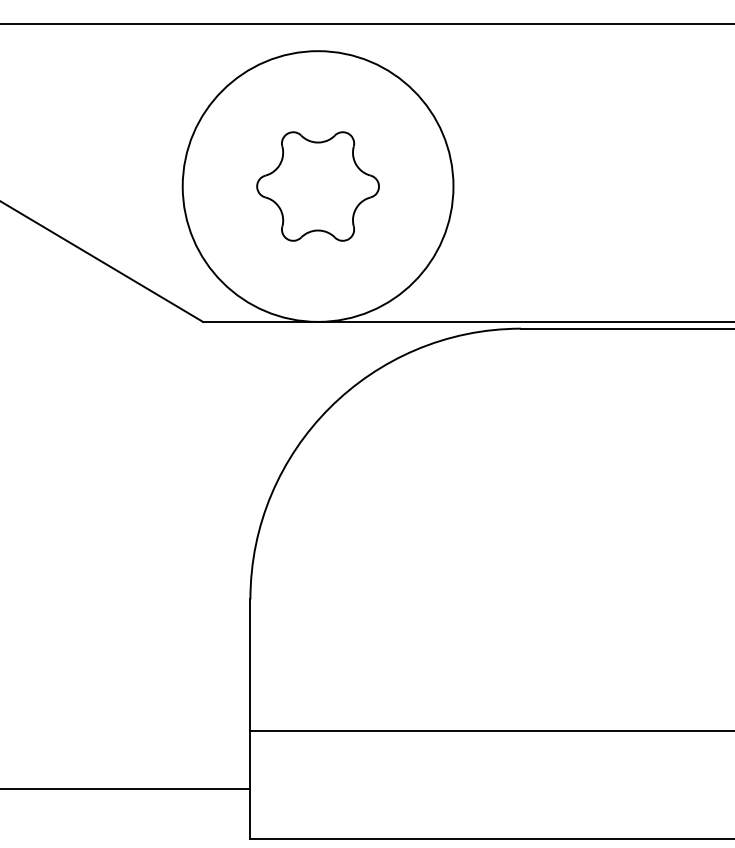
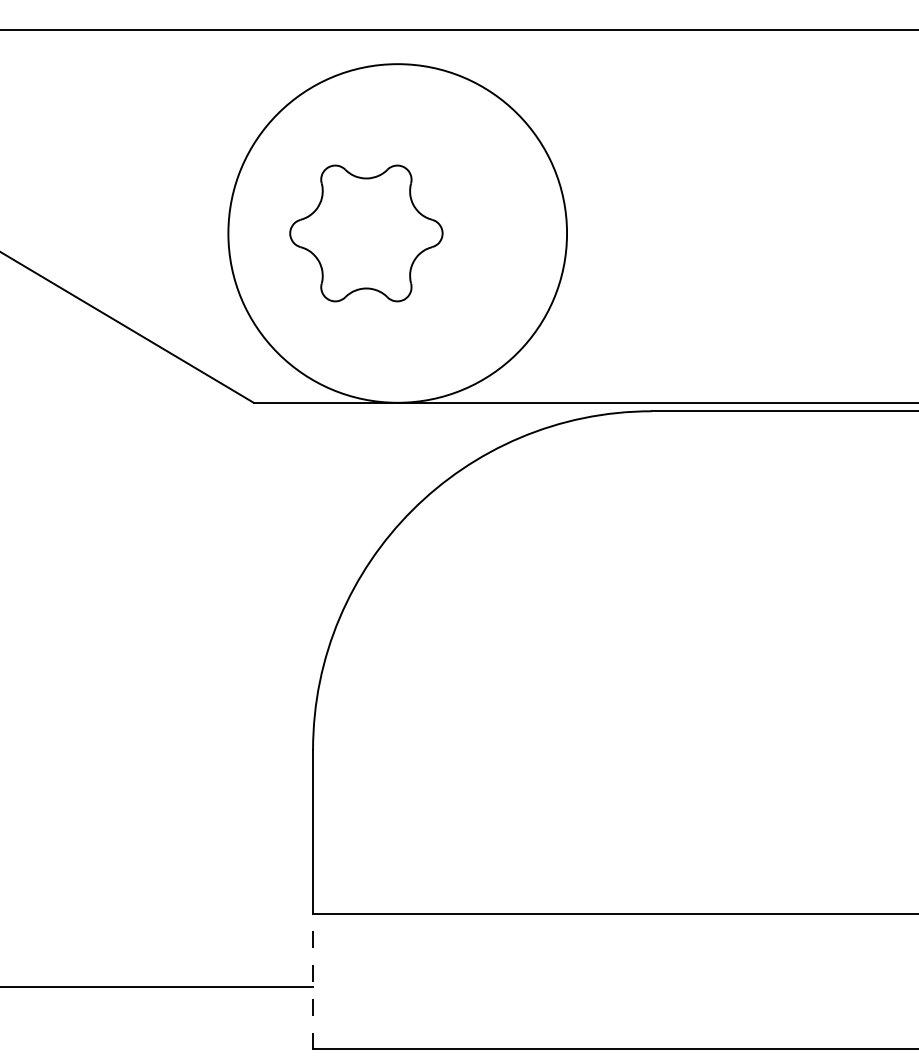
part: (317, 186) -> (365, 233), moved
line: (250, 784) -> (313, 981), solid -> dashed

